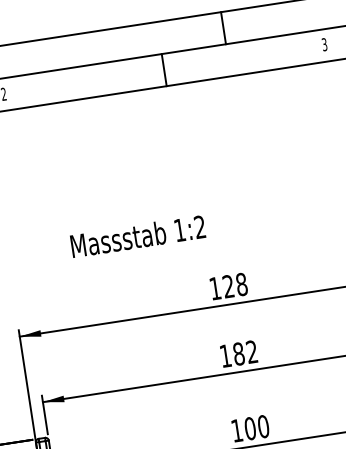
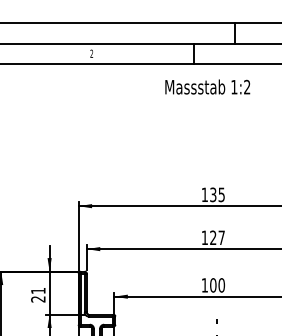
text: (137, 235) -> (207, 86), moved
text: (235, 284) -> (217, 194), 128 -> 135
text: (245, 352) -> (217, 237), 182 -> 127

